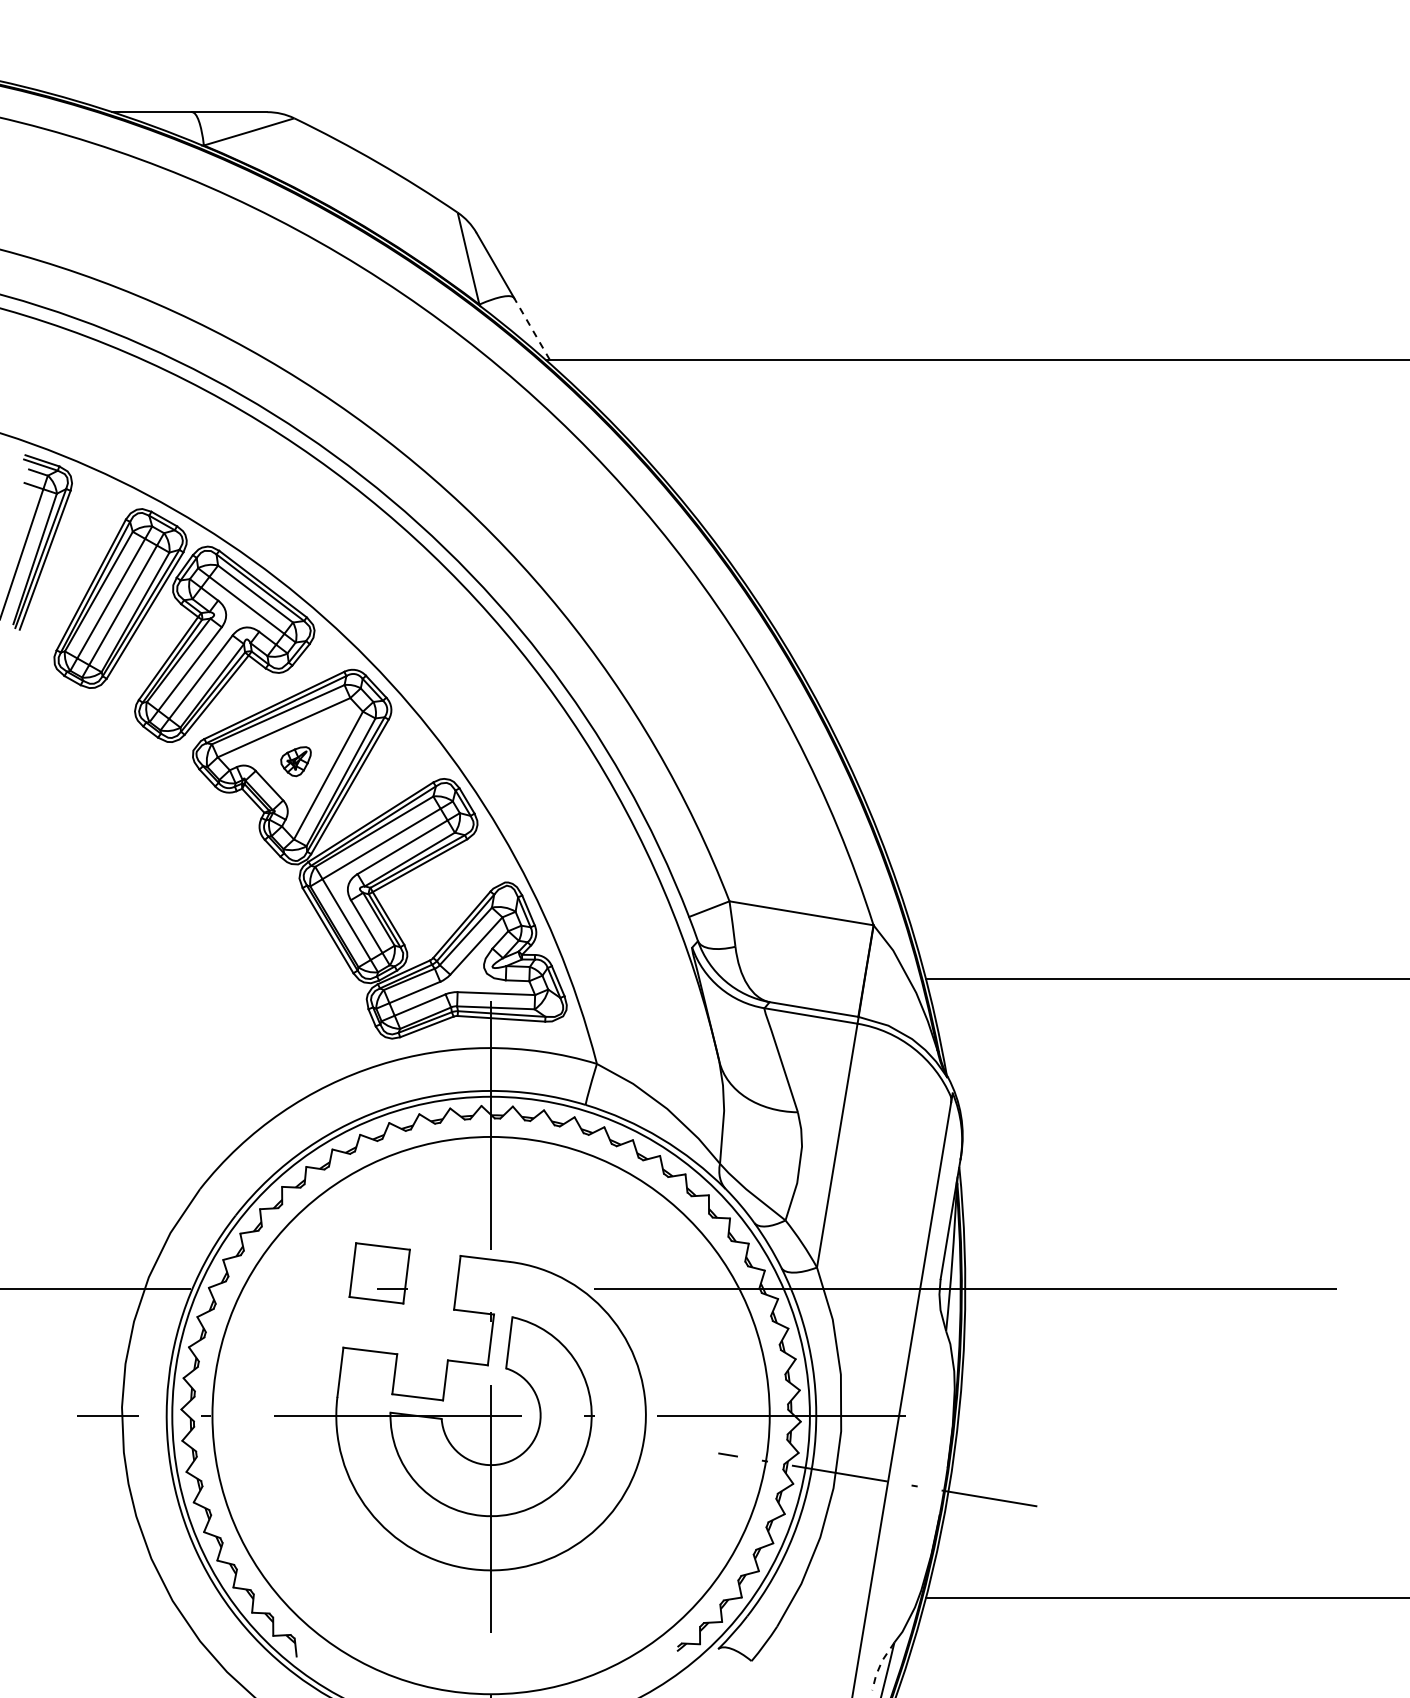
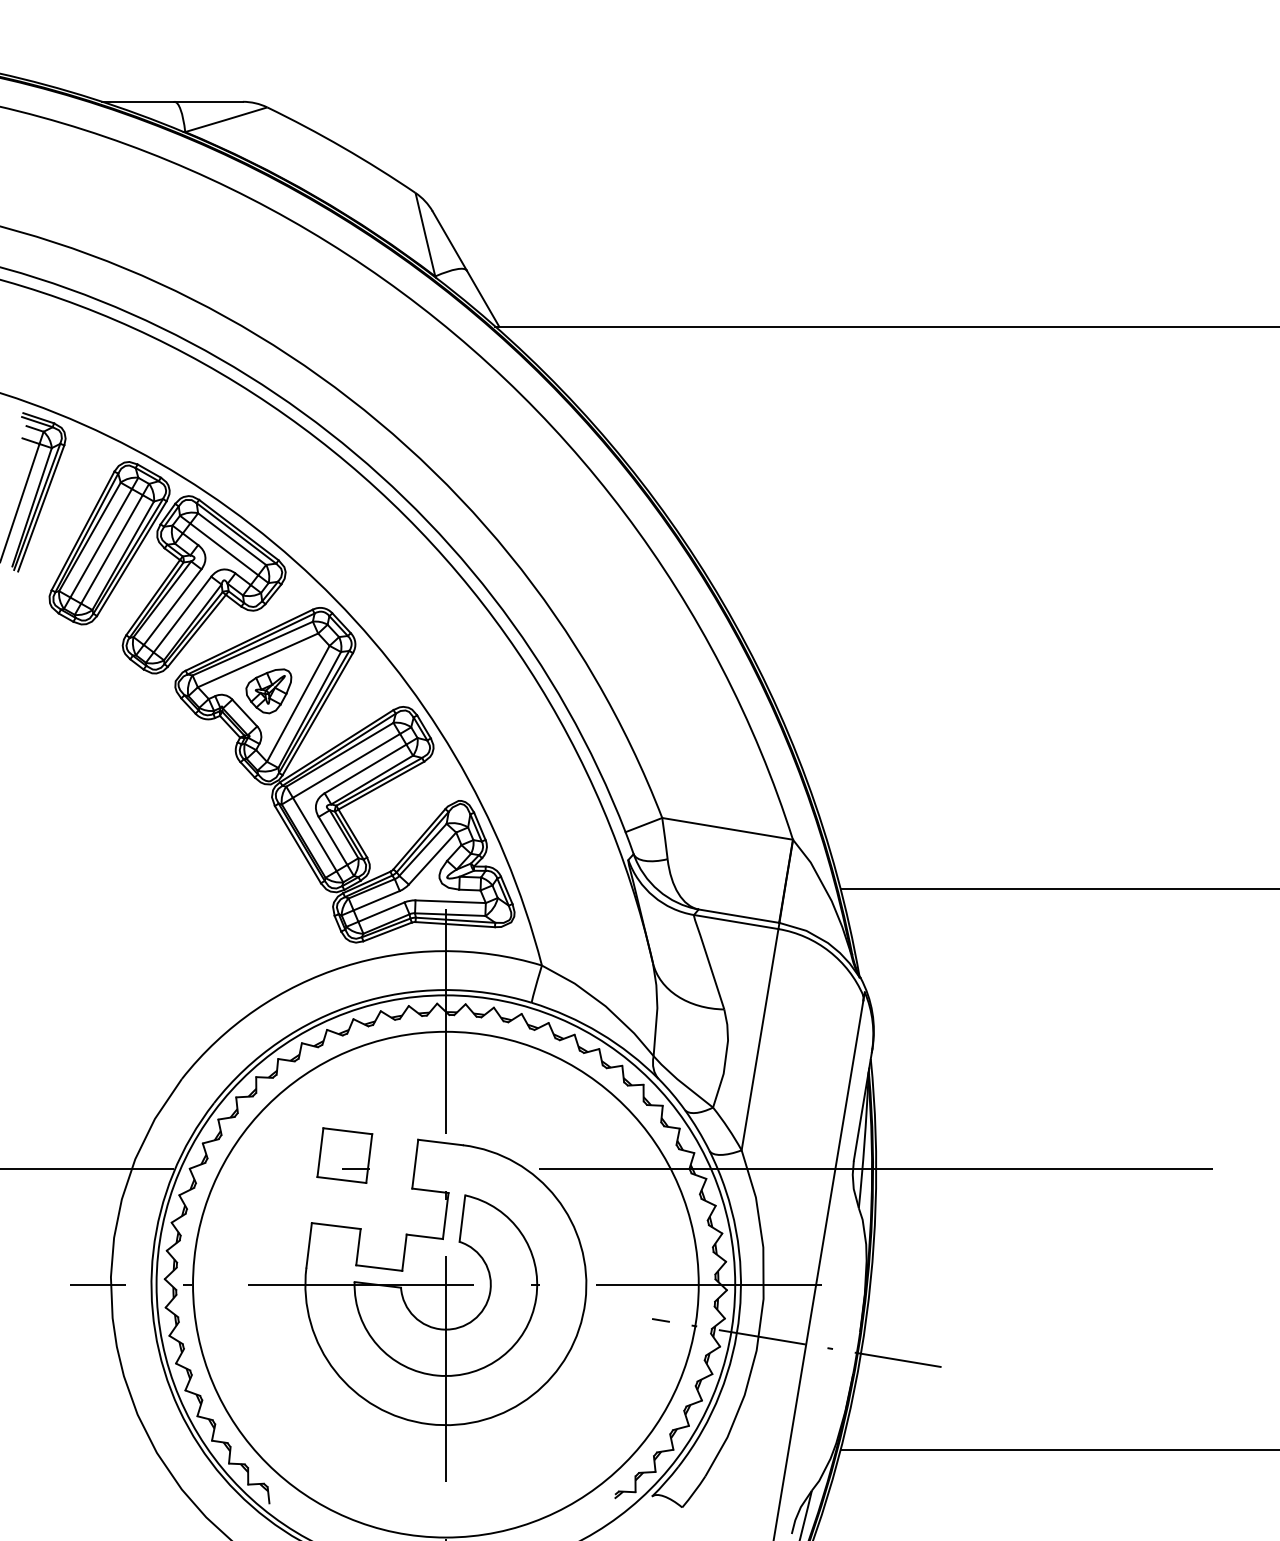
line: (532, 329) -> (483, 299), dashed -> solid
part: (295, 761) -> (268, 691), size x1.67
line: (880, 1665) -> (799, 1511), dashed -> solid

